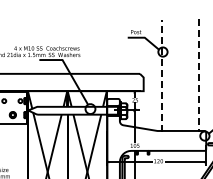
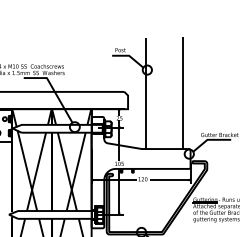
line: (162, 75) -> (146, 93), dashed -> solid
line: (199, 76) -> (183, 94), dashed -> solid

